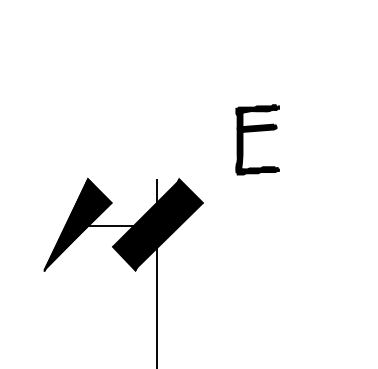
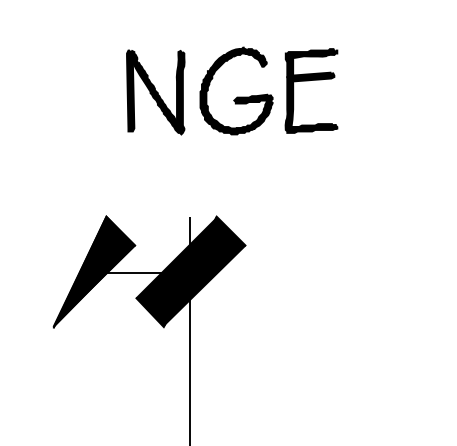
part: (128, 76) -> (155, 92), added
part: (196, 79) -> (237, 96), added
part: (255, 131) -> (309, 81), moved

